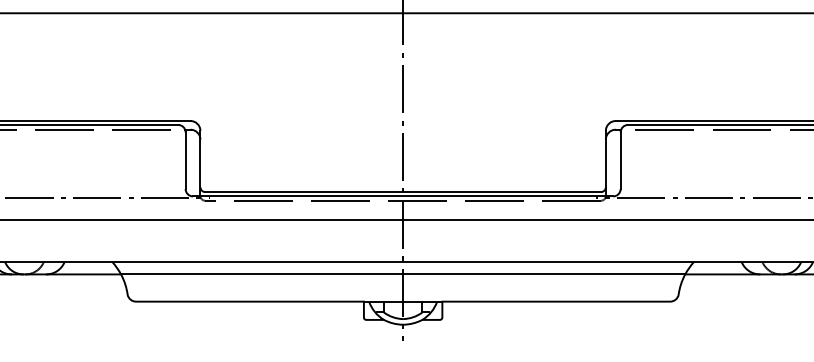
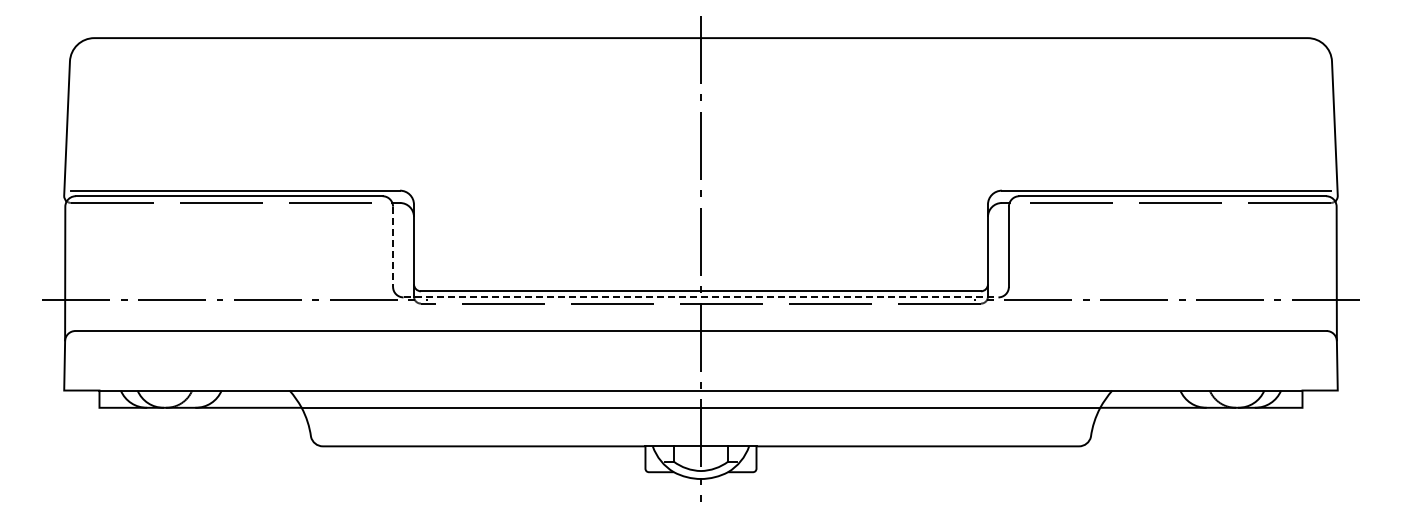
line: (185, 161) -> (393, 247), solid -> dashed
line: (403, 196) -> (701, 297), solid -> dashed

